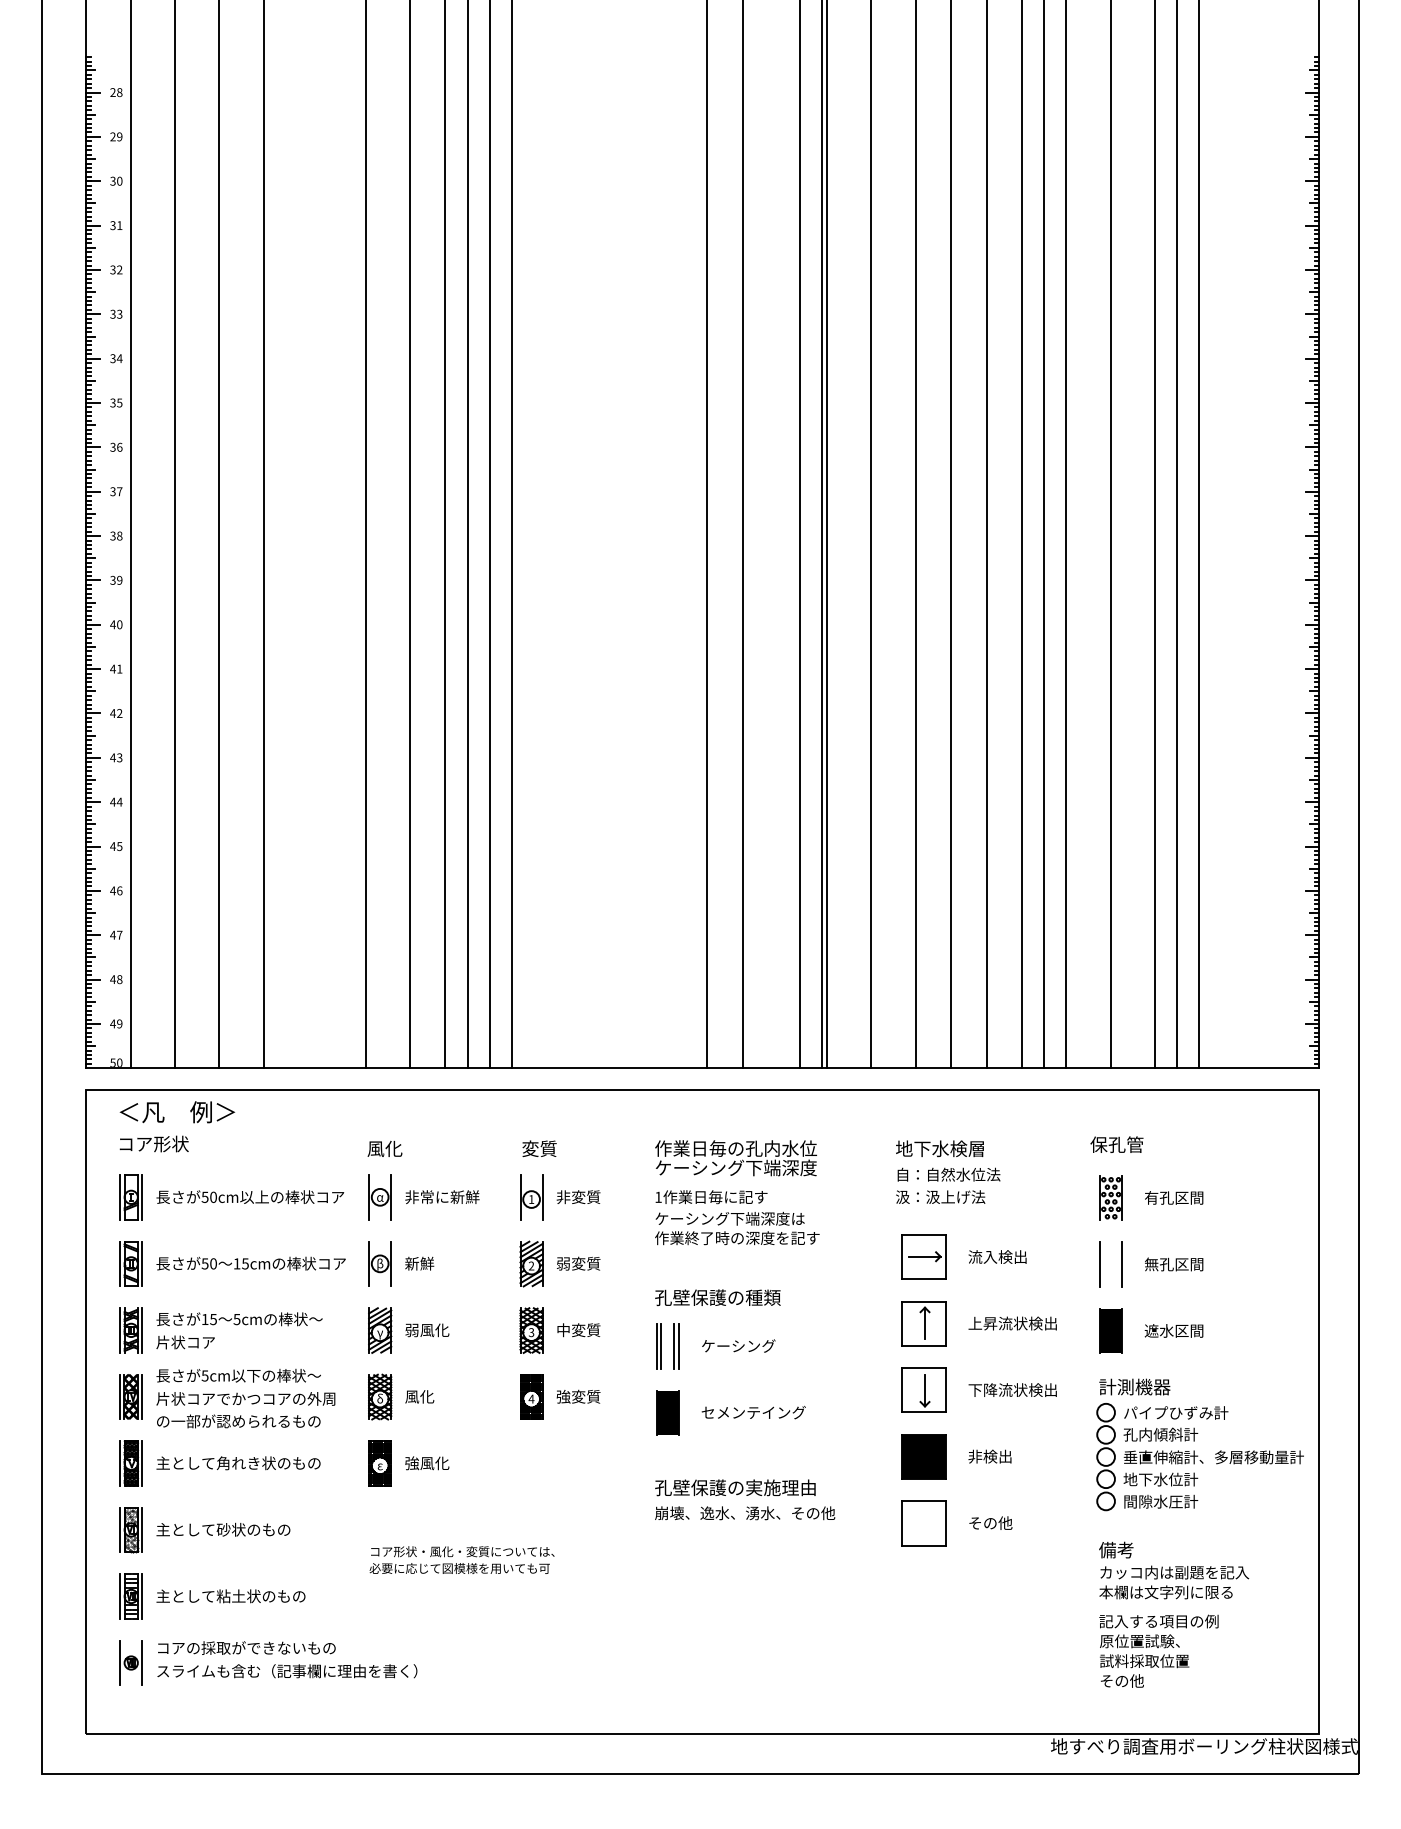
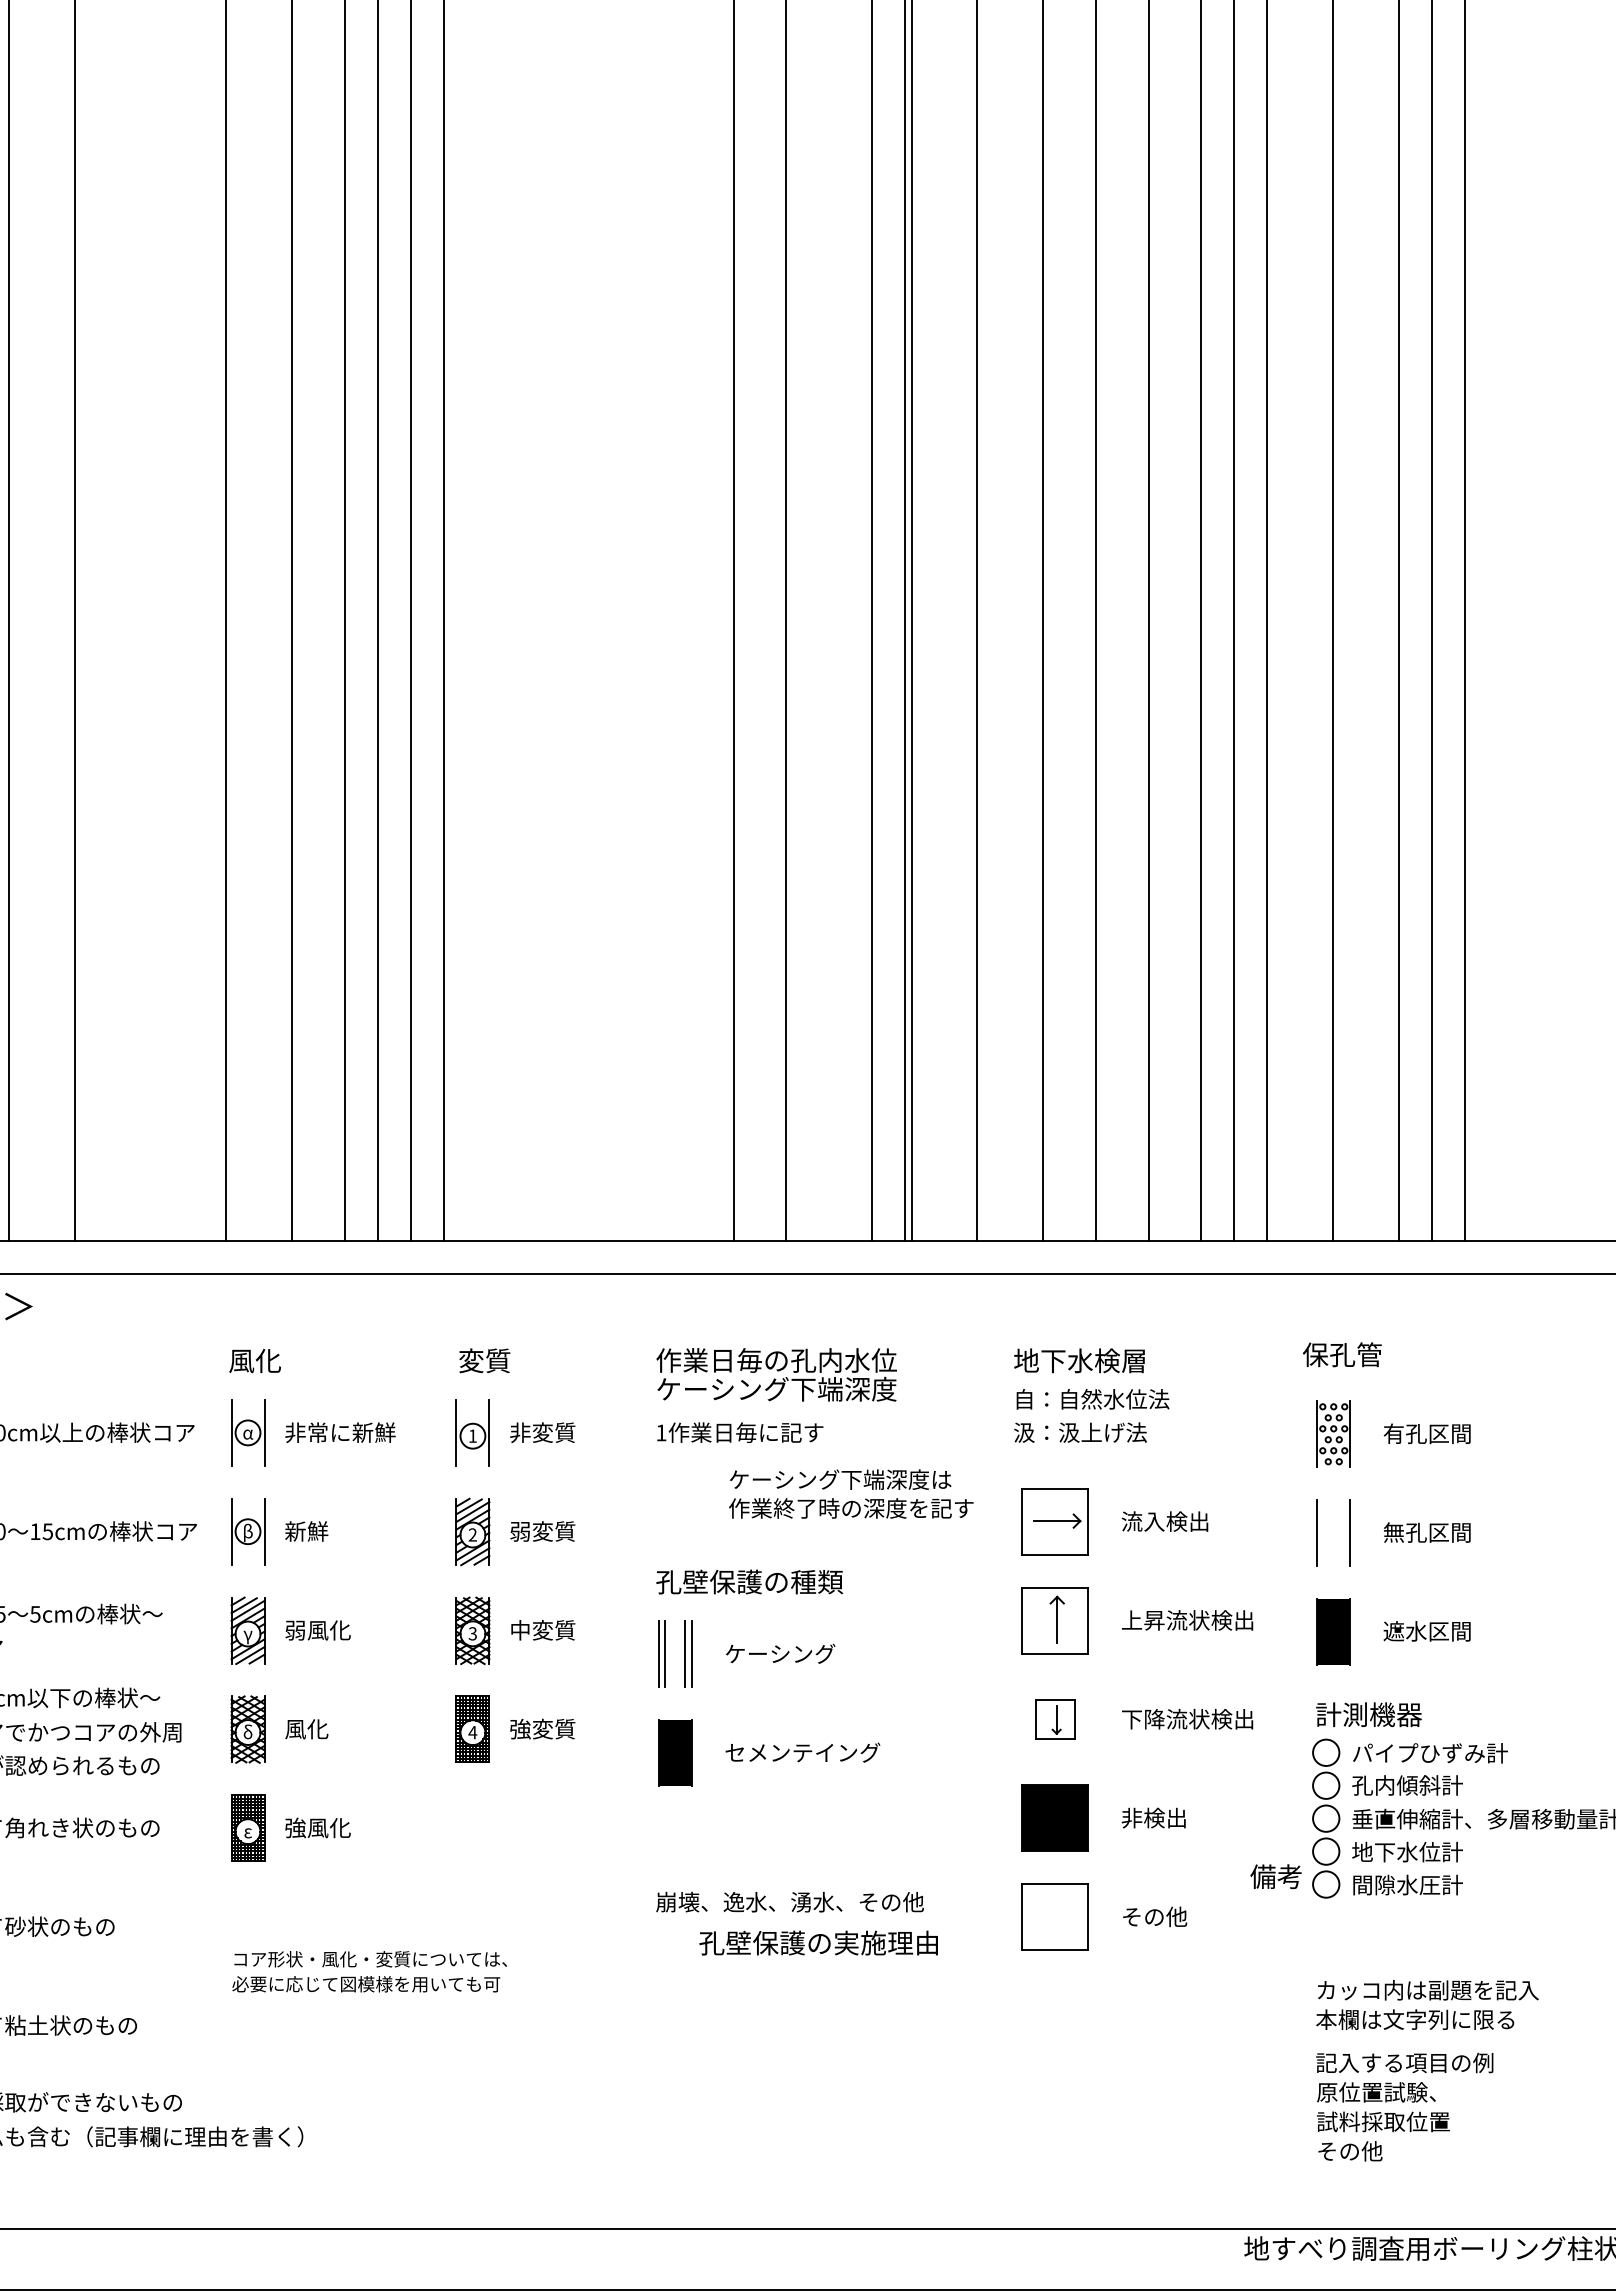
text: (737, 1228) -> (851, 1494), moved
part: (923, 1389) -> (1055, 1718), size x0.6
text: (735, 1487) -> (818, 1942), moved
text: (1116, 1549) -> (1276, 1875), moved

